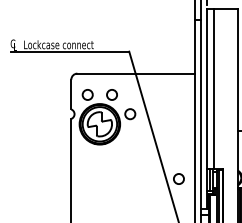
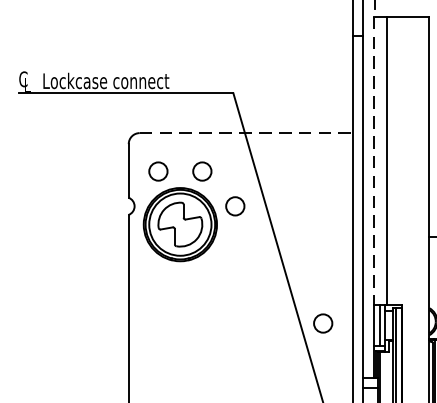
line: (136, 73) -> (246, 132), solid -> dashed
line: (207, 89) -> (374, 161), solid -> dashed

